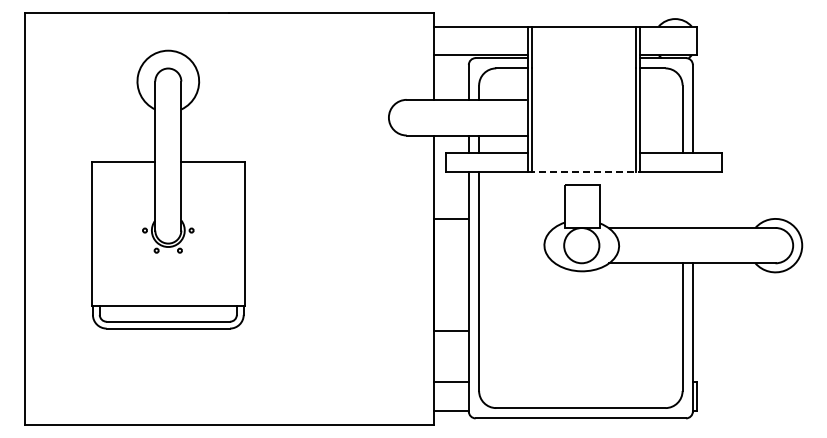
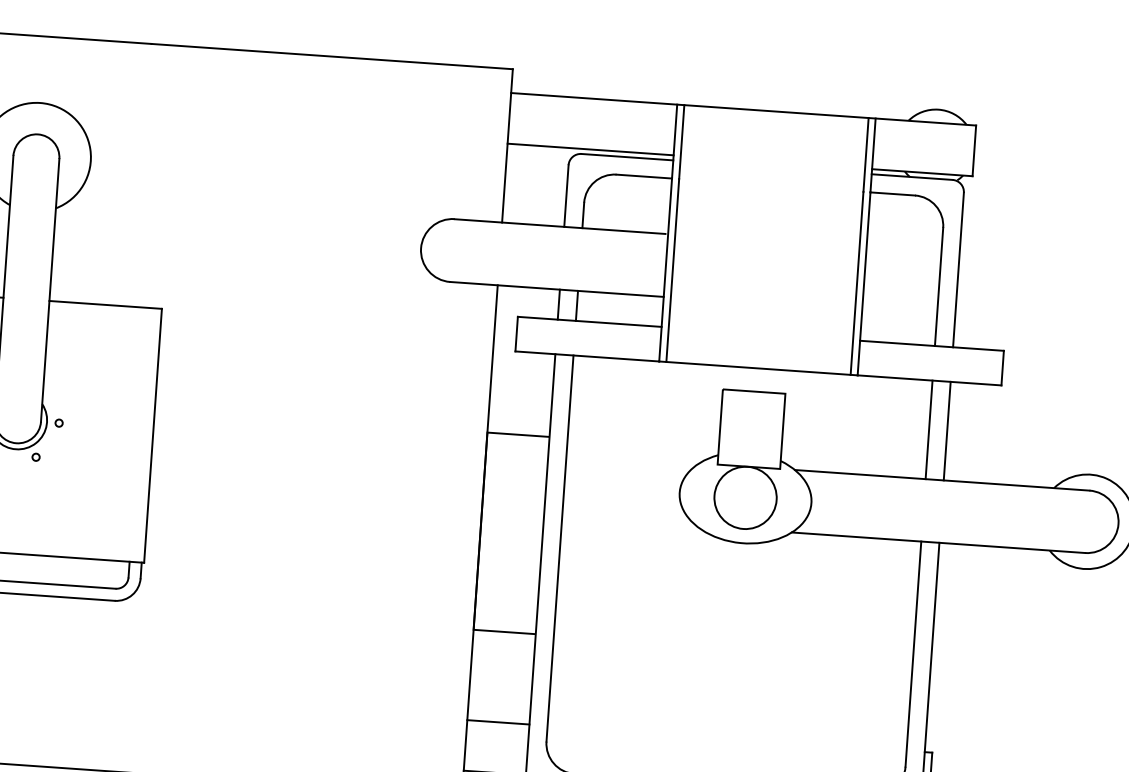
line: (584, 172) -> (759, 369), dashed -> solid
line: (682, 199) -> (928, 428), added
line: (692, 199) -> (946, 430), added

